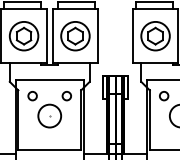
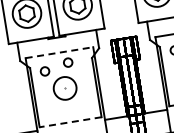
line: (50, 79) -> (60, 52), solid -> dashed
circle: (66, 96) -> (67, 63), moved
line: (49, 150) -> (70, 122), solid -> dashed

